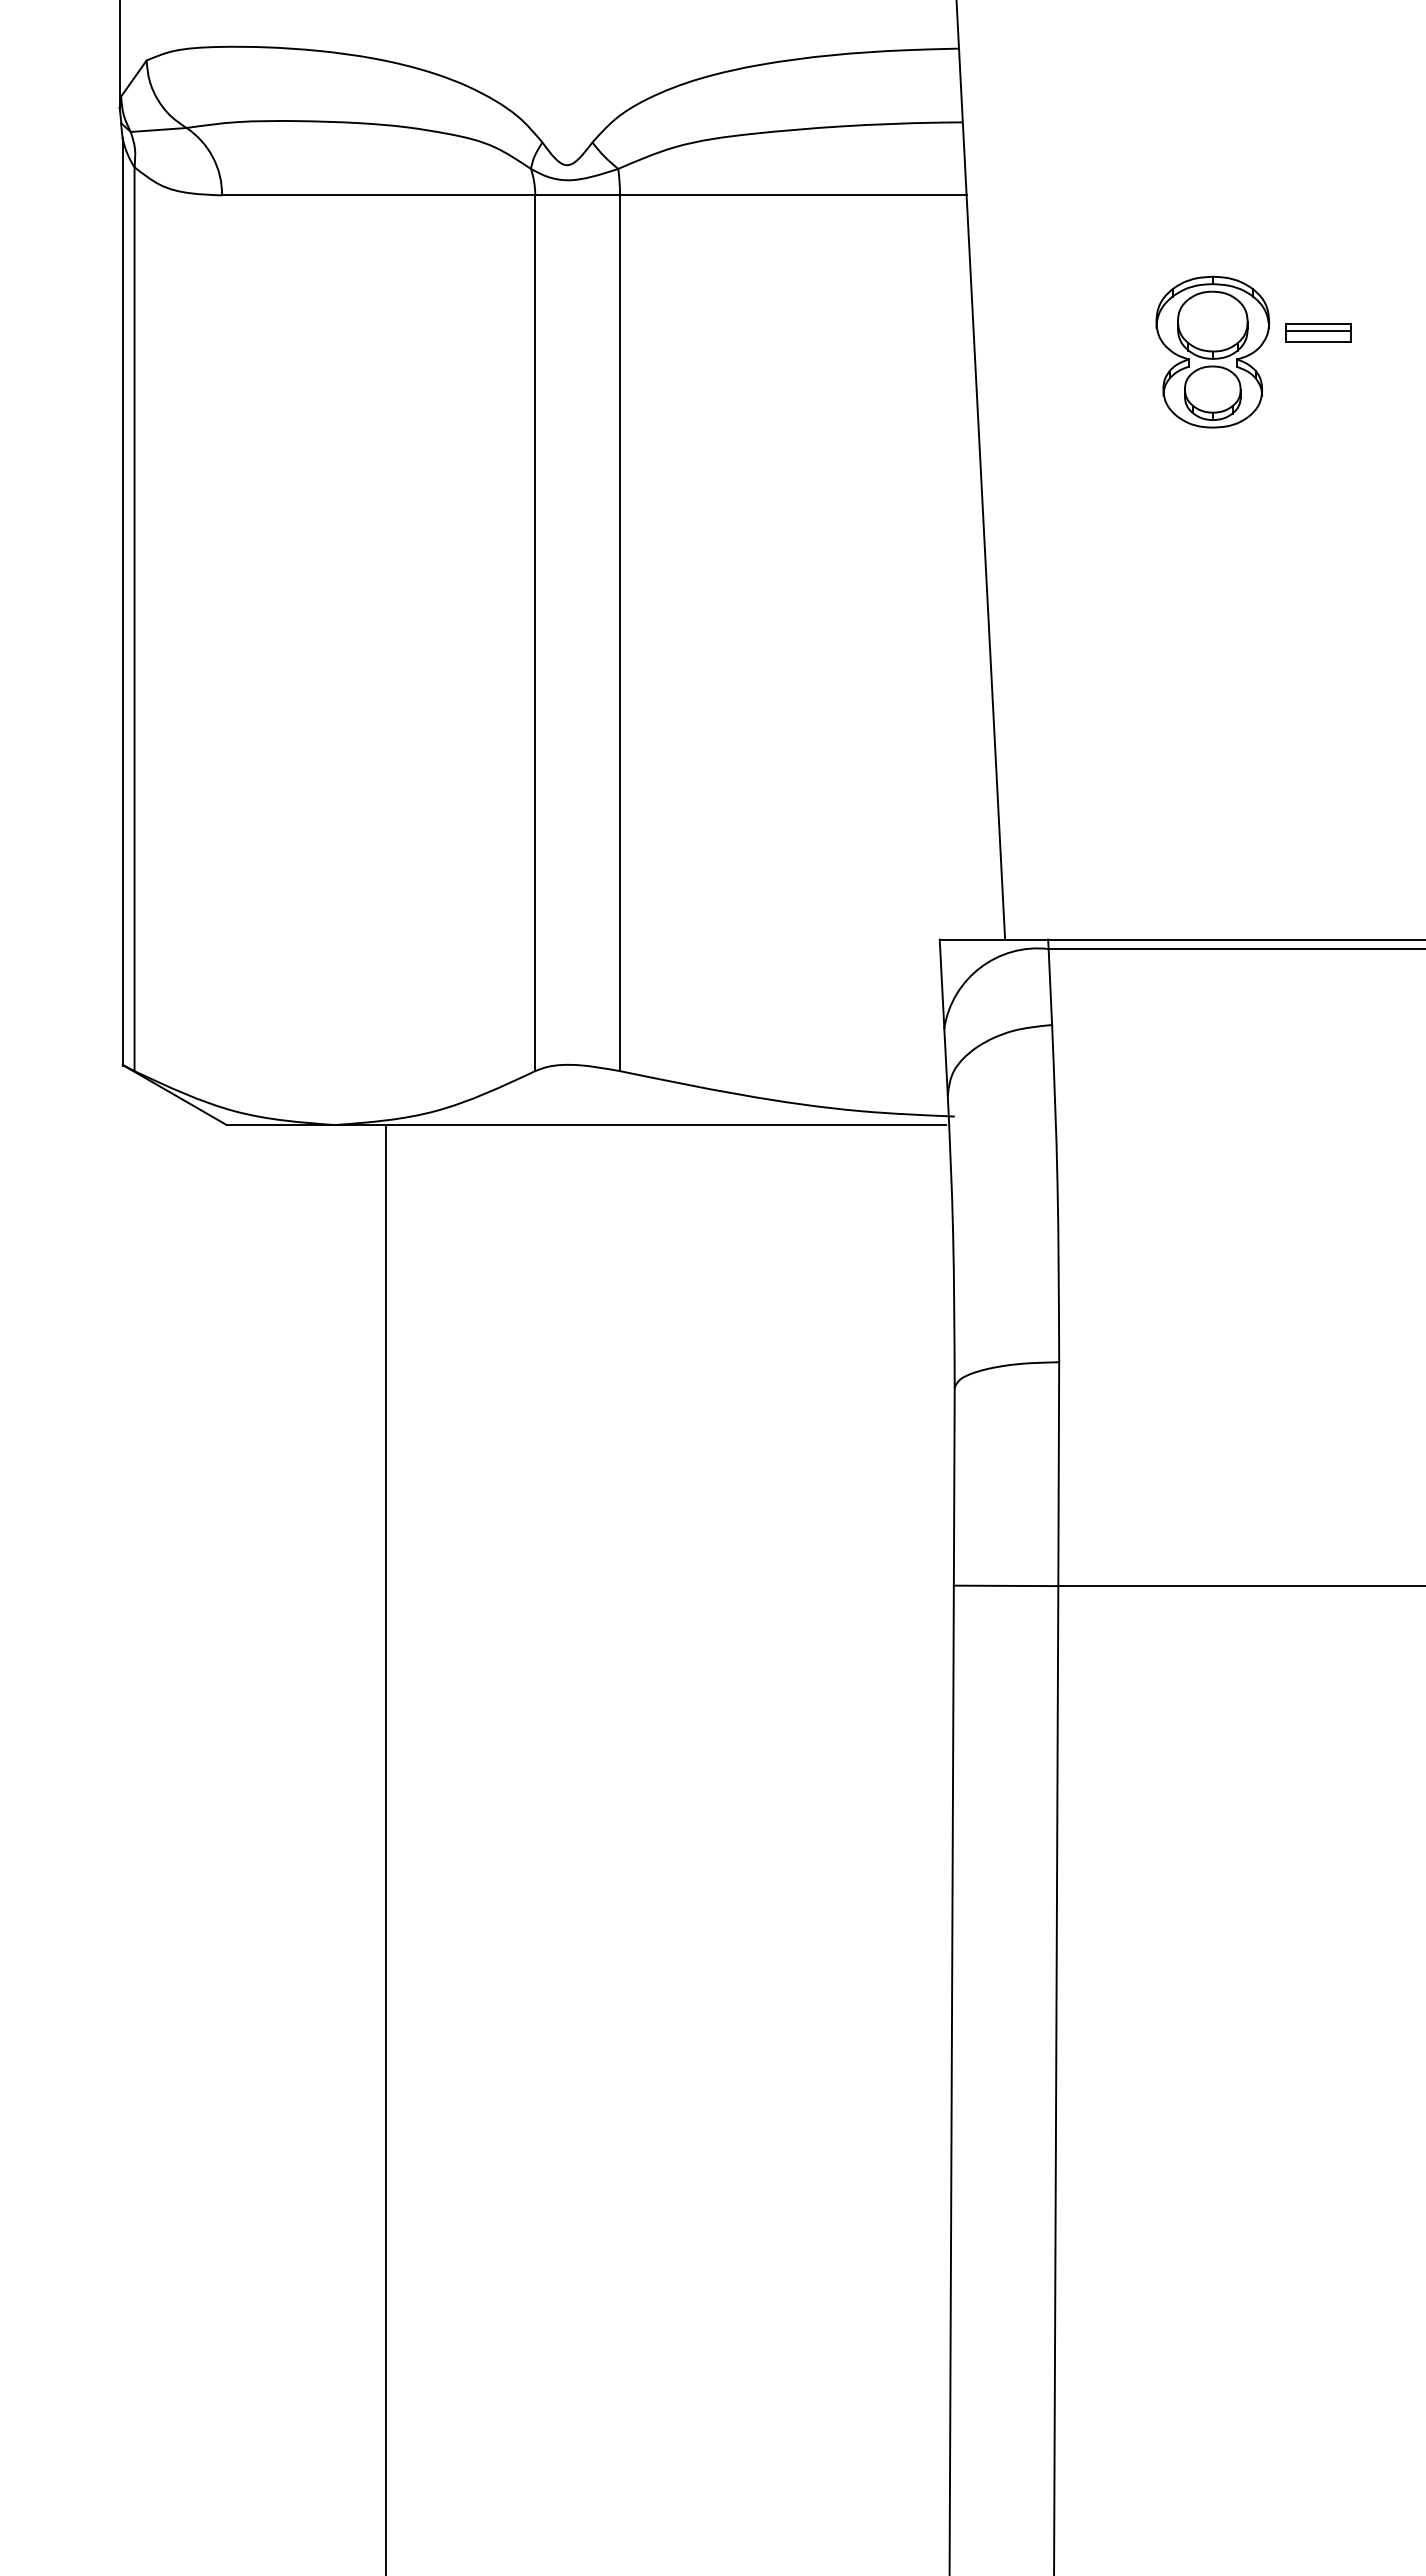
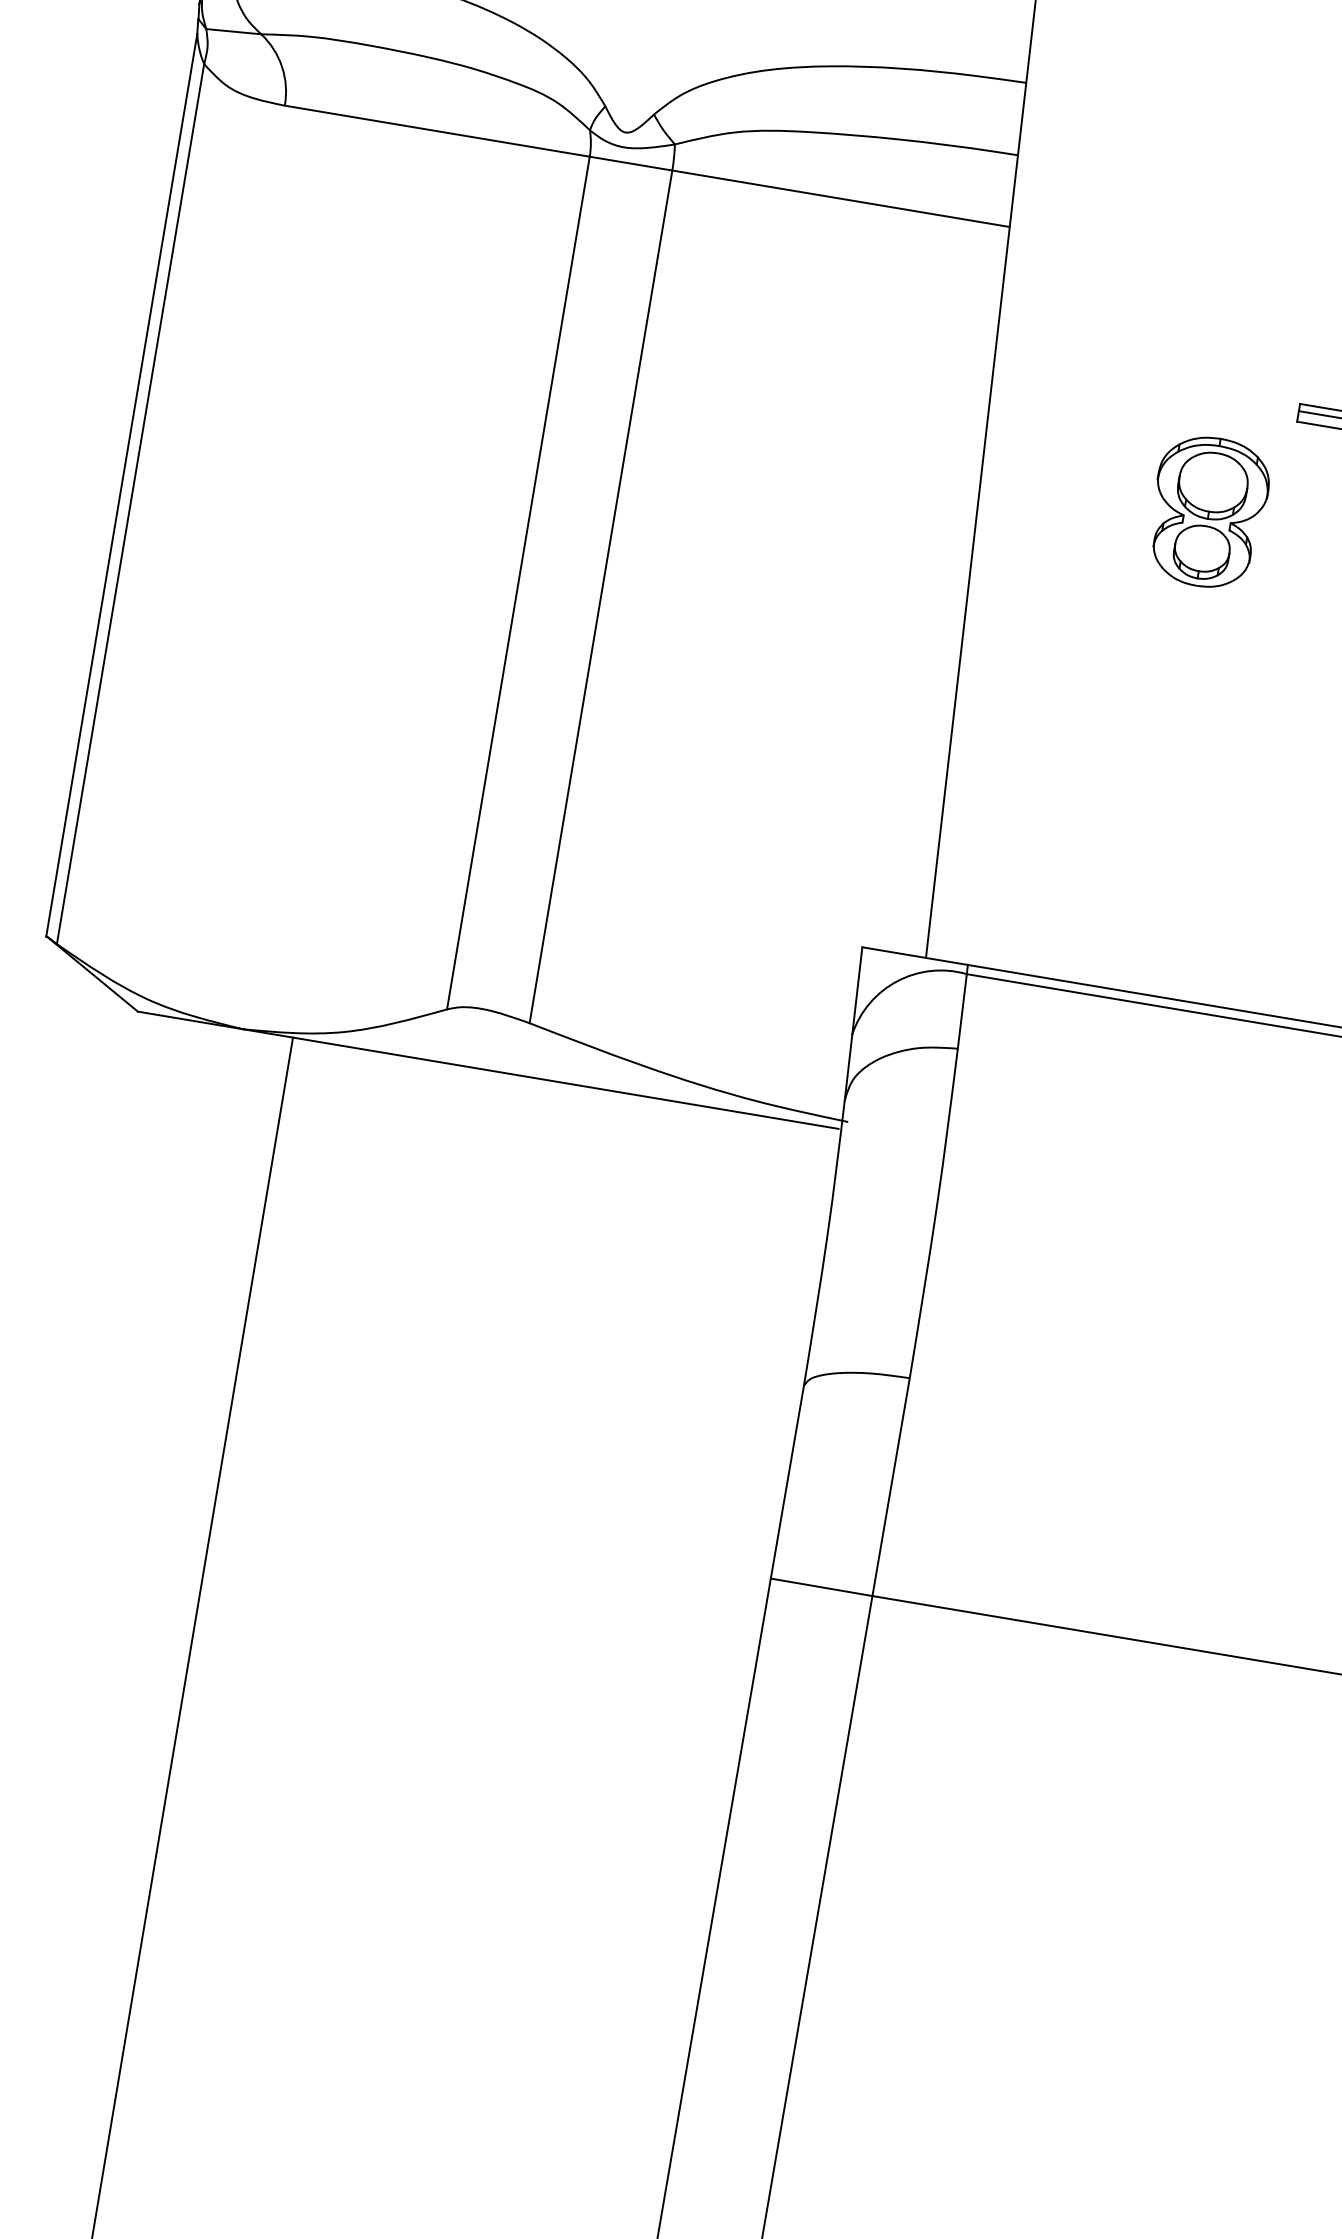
part: (1212, 351) -> (1208, 511), moved

